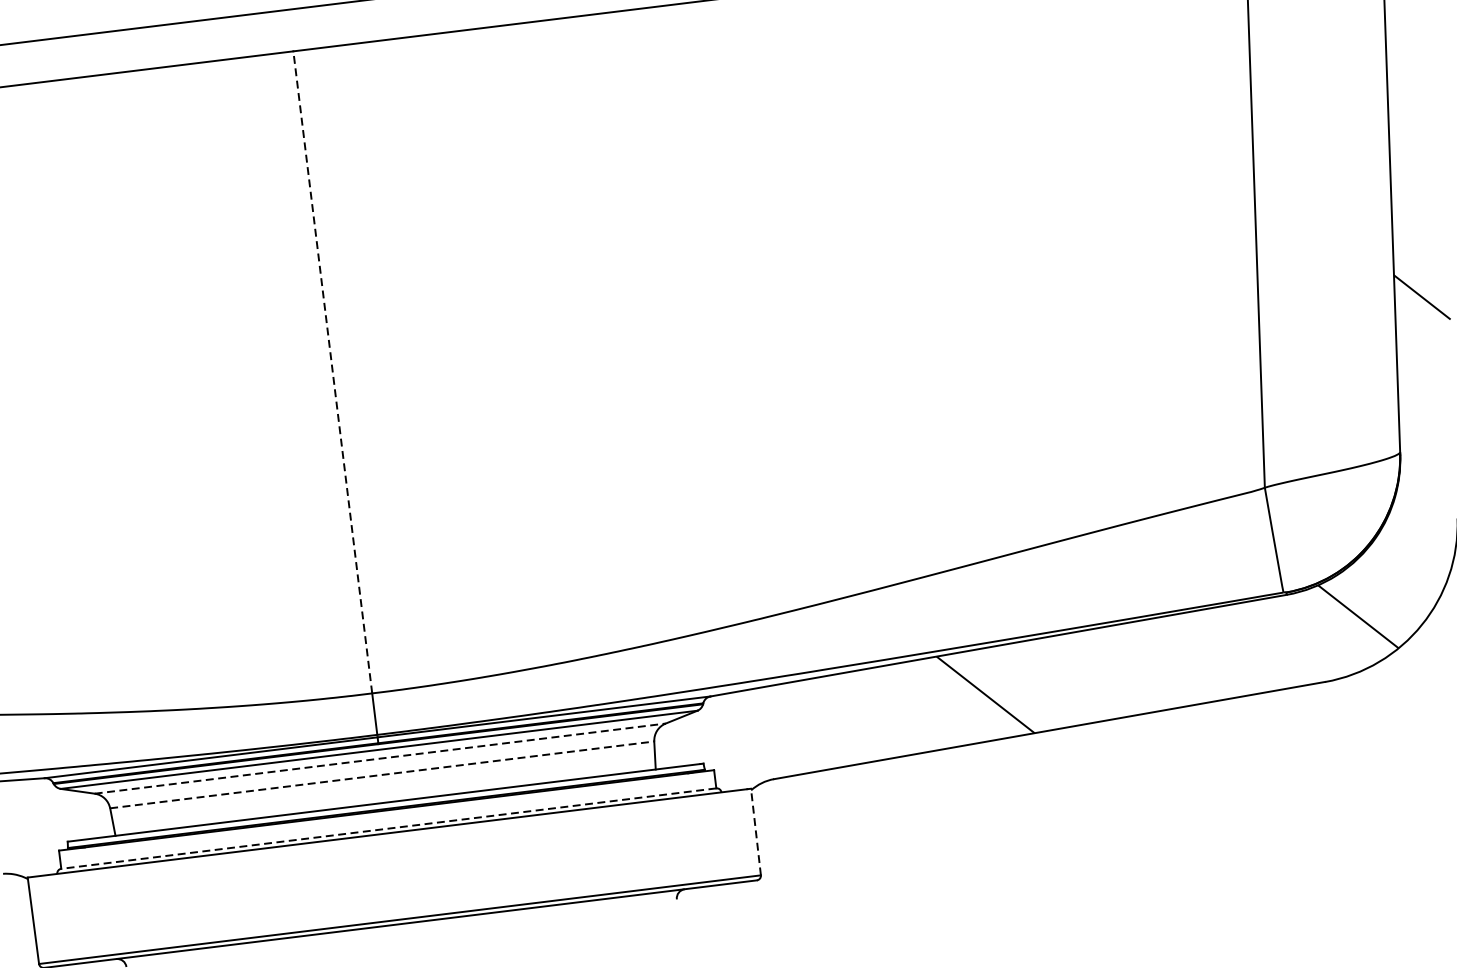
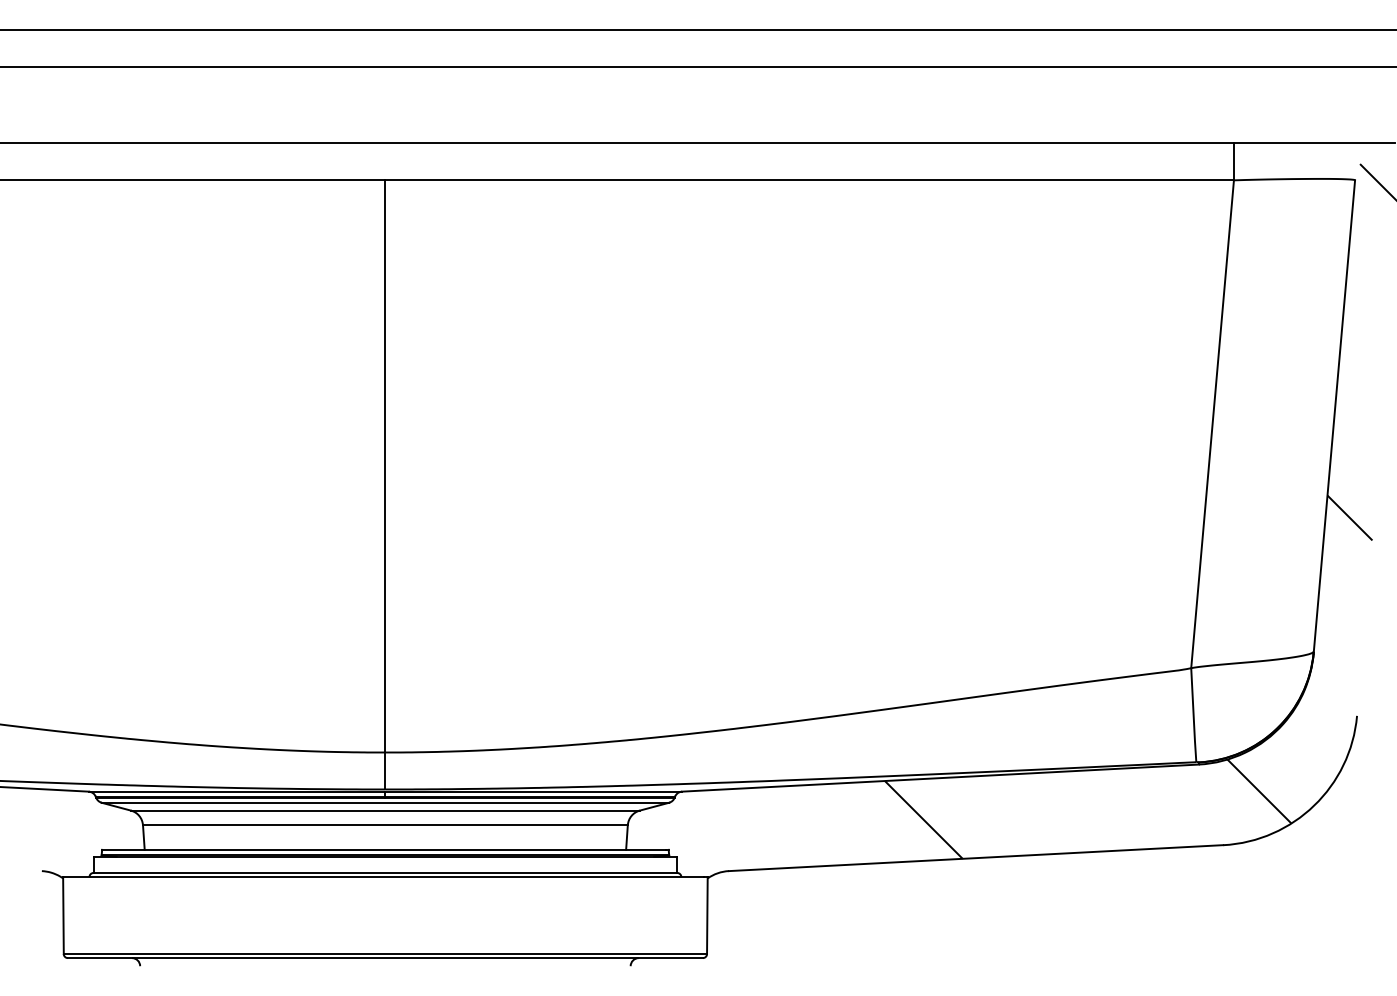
line: (332, 371) -> (385, 465), dashed -> solid
line: (380, 758) -> (385, 810), dashed -> solid
line: (382, 775) -> (385, 825), dashed -> solid
line: (388, 828) -> (385, 872), dashed -> solid
line: (756, 831) -> (707, 915), dashed -> solid

